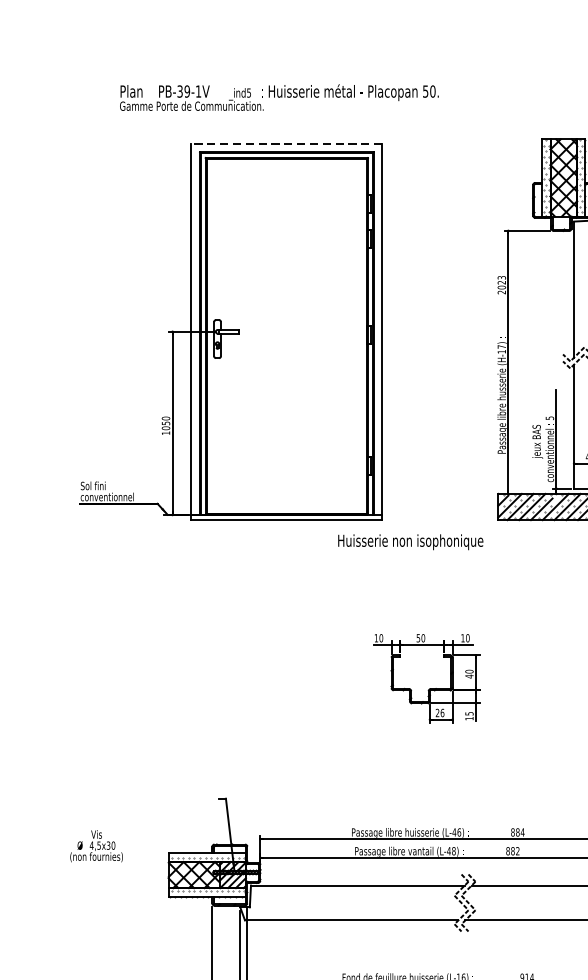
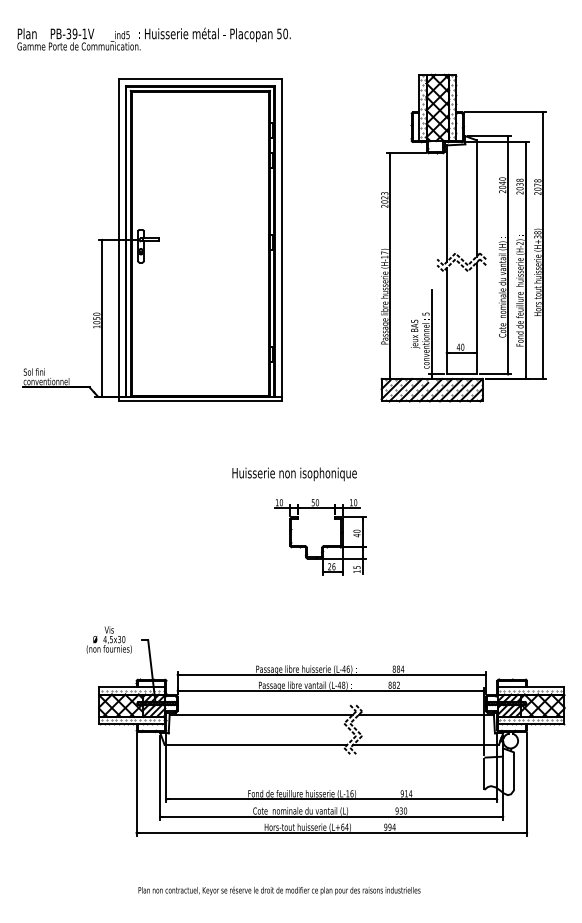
text: (278, 96) -> (153, 38), moved
line: (286, 143) -> (200, 78), dashed -> solid
text: (410, 542) -> (294, 474), moved
text: (95, 845) -> (108, 639), moved

